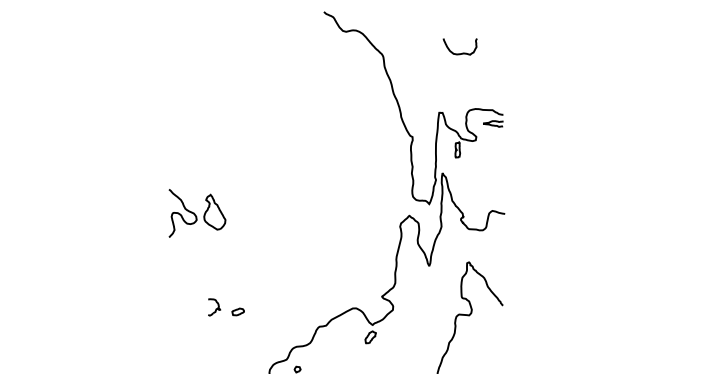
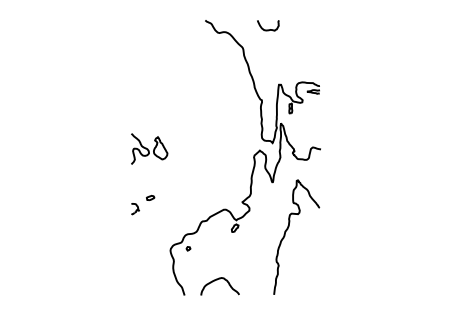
curve: (460, 52) -> (268, 29), moved
part: (197, 212) -> (149, 148), moved
part: (238, 311) -> (150, 197), moved

